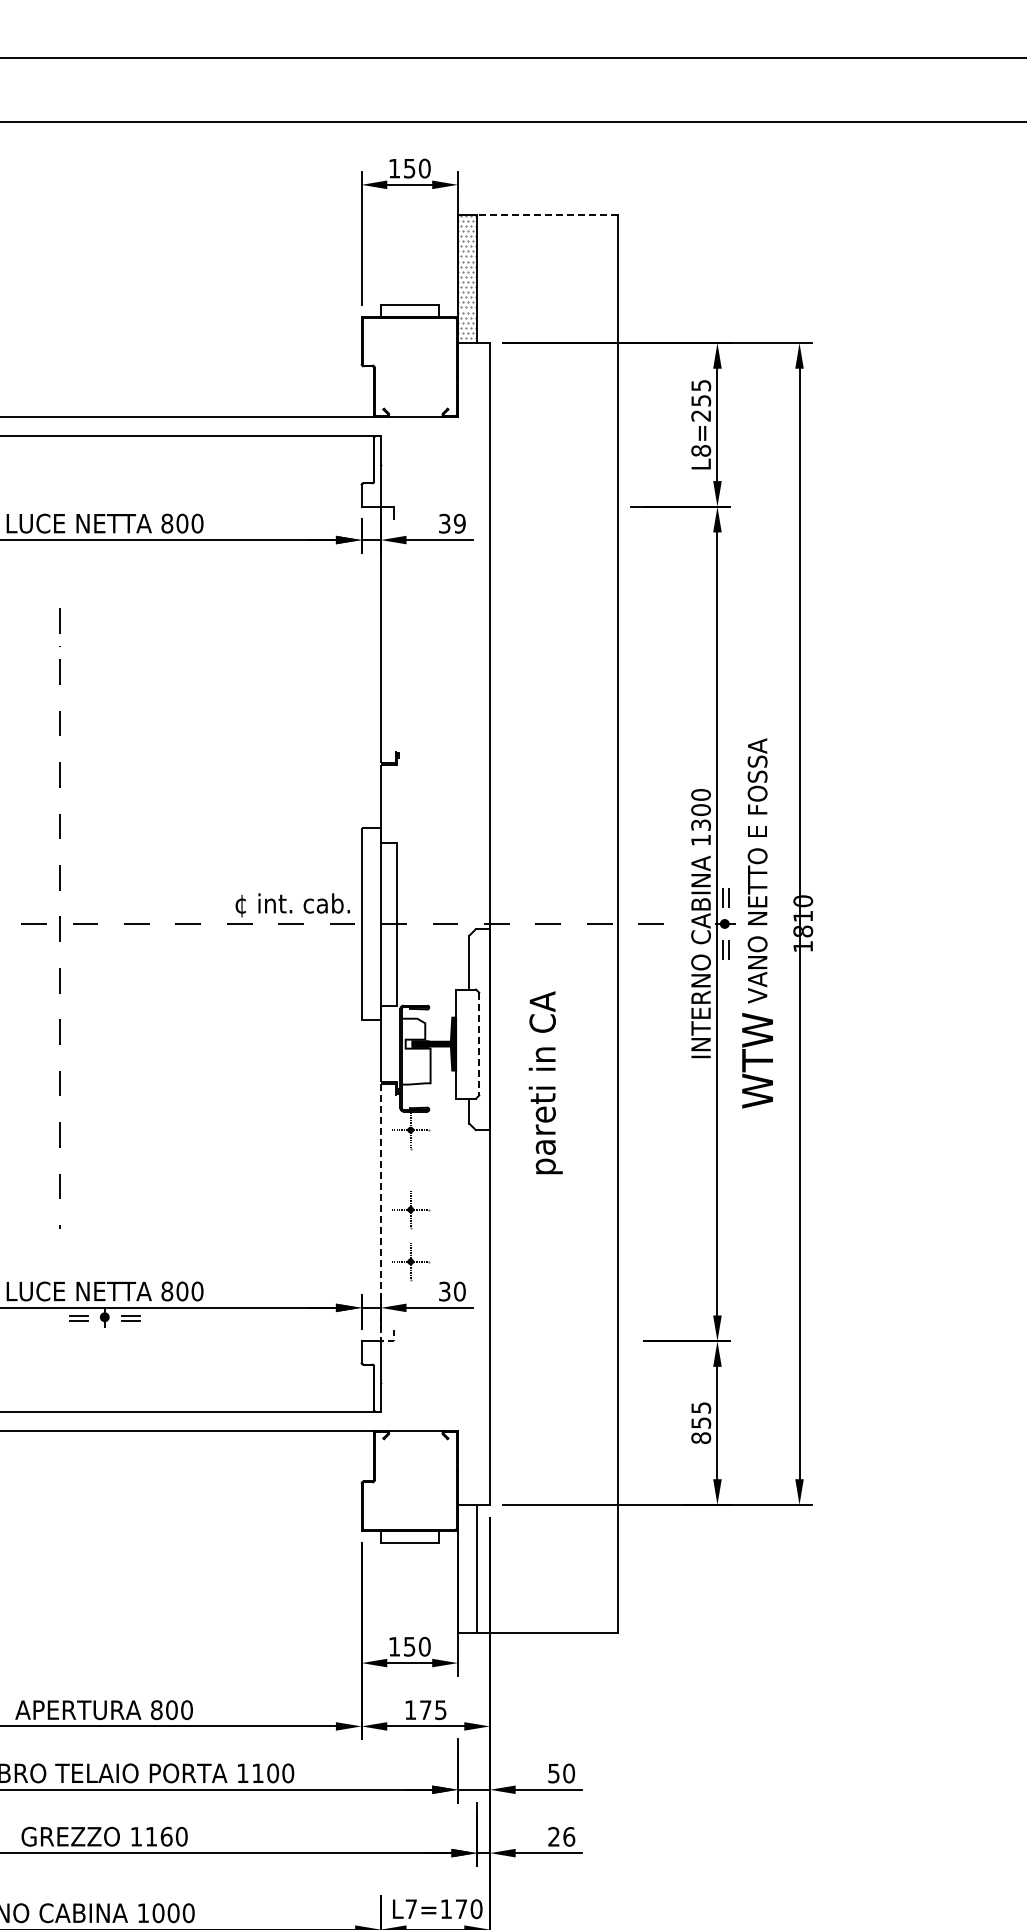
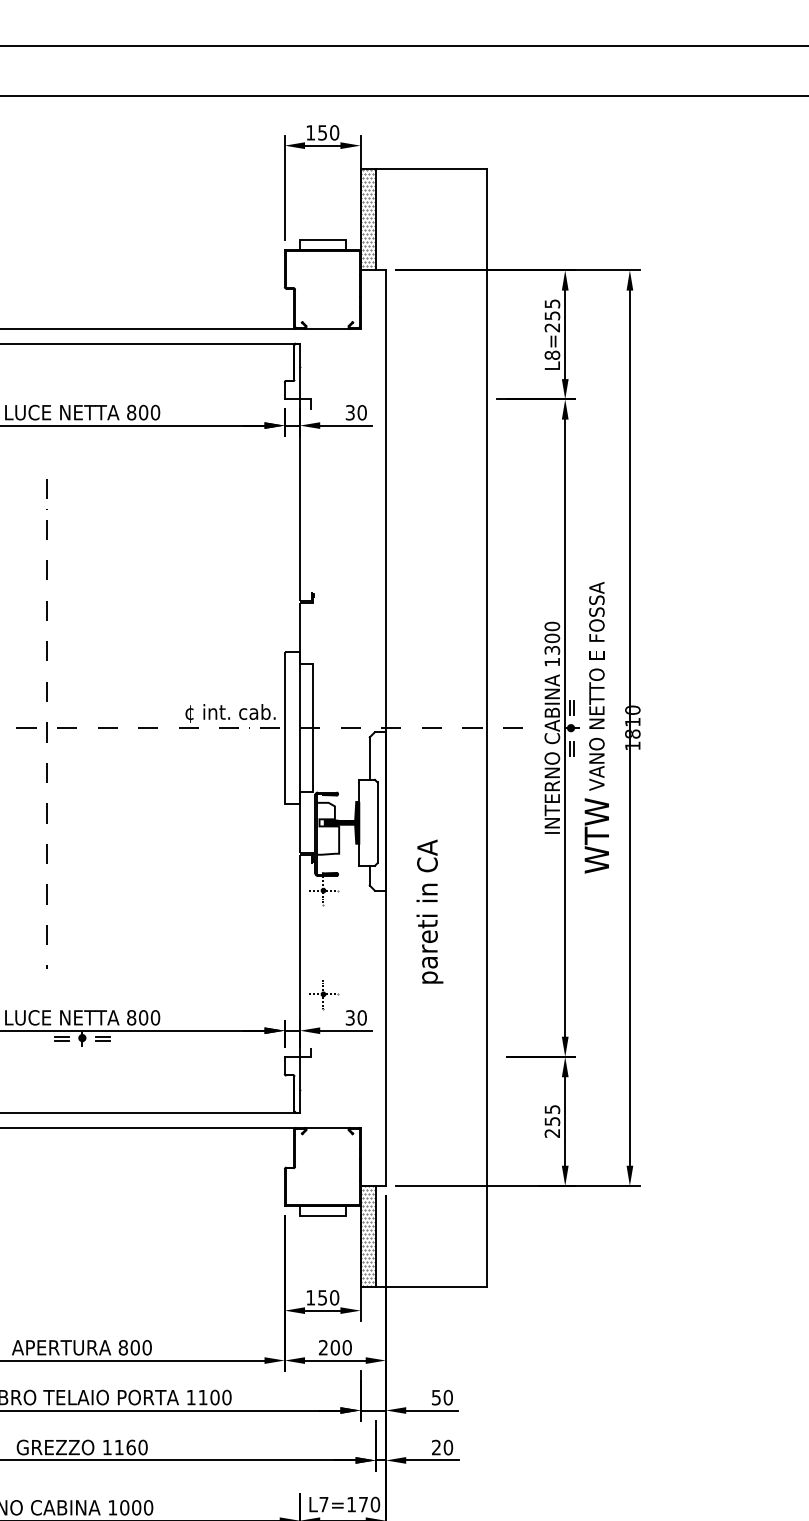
line: (547, 214) -> (431, 169), dashed -> solid
text: (459, 523) -> (361, 412), 39 -> 30
line: (479, 1044) -> (377, 823), dashed -> solid
text: (545, 1082) -> (429, 911), moved
part: (411, 1210) -> (324, 953), removed
line: (380, 1227) -> (299, 967), dashed -> solid
text: (701, 1438) -> (552, 1133), 855 -> 255
hatch: (466, 1568) -> (367, 1236), added
text: (425, 1710) -> (335, 1348), 175 -> 200
text: (569, 1836) -> (448, 1447), 26 -> 20

